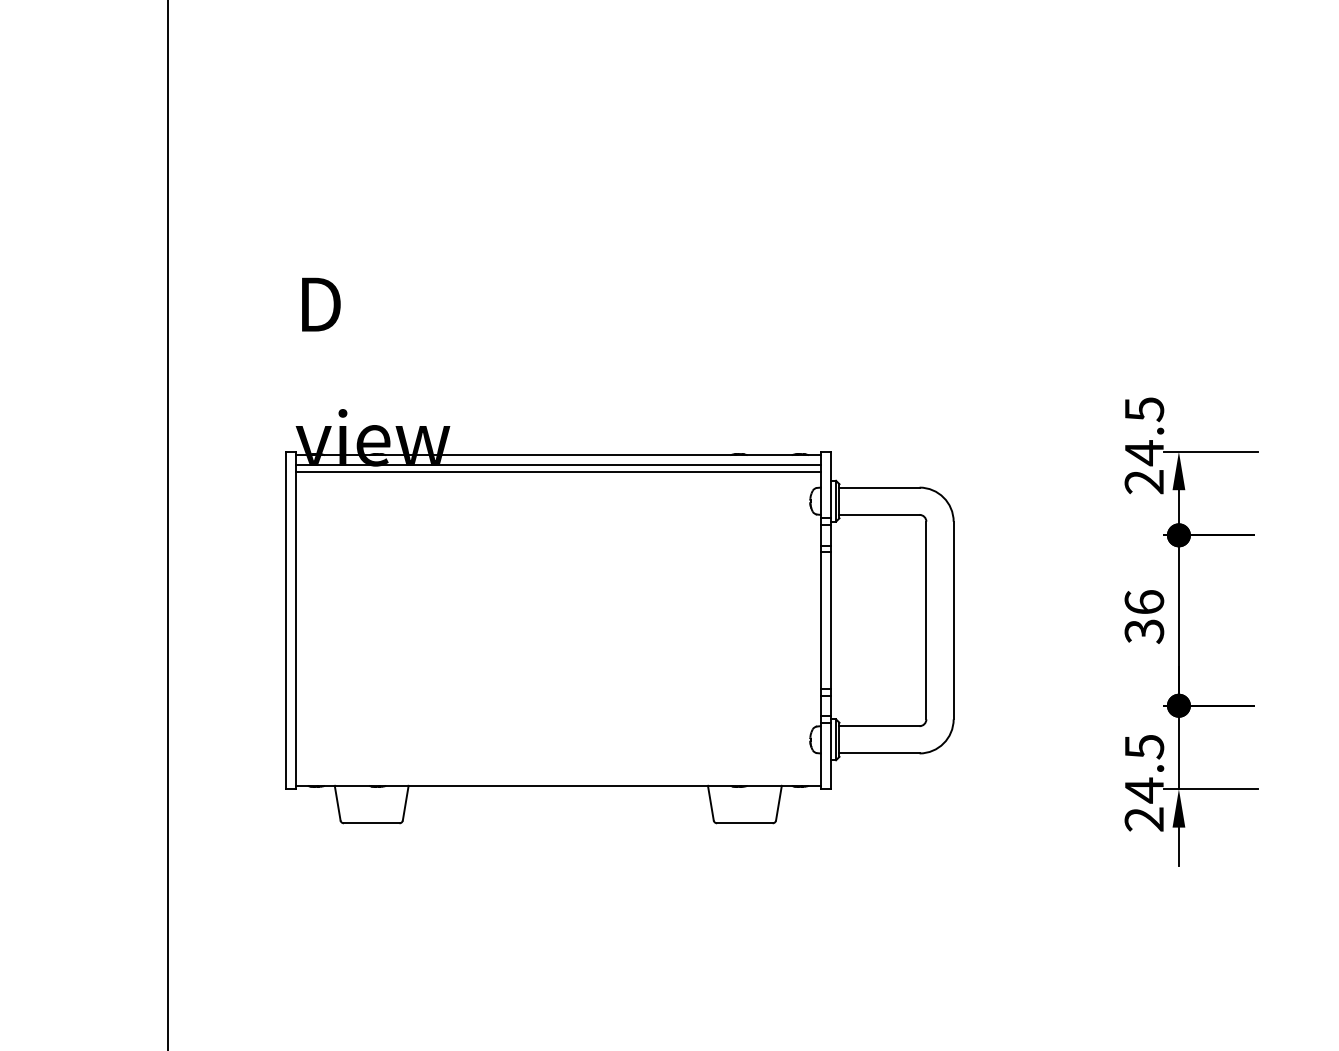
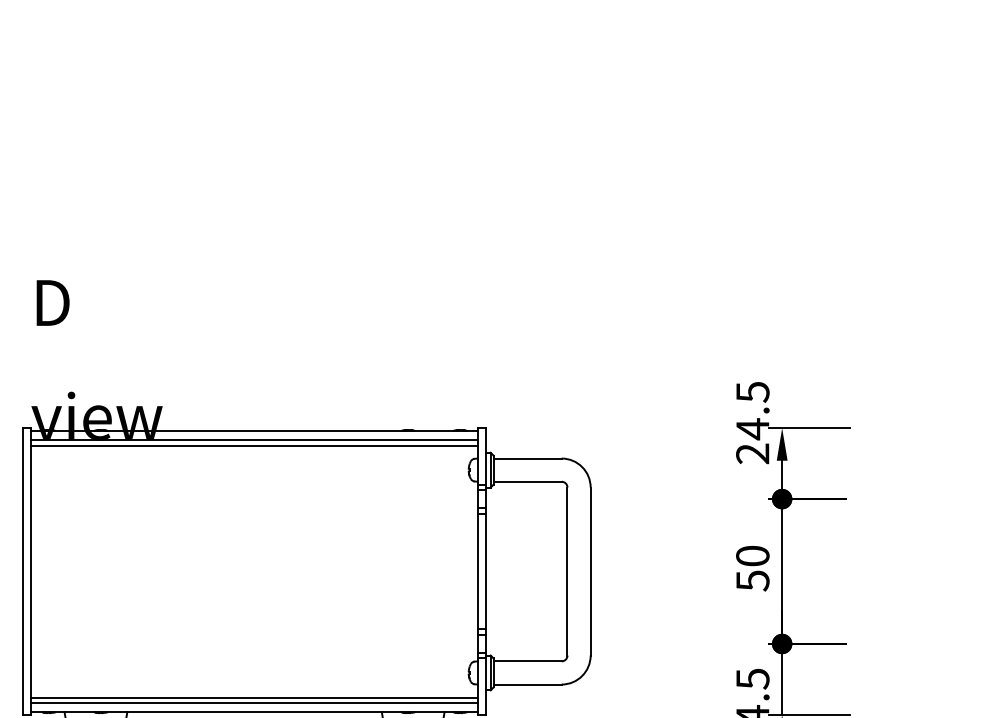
text: (1144, 617) -> (752, 568), 36 -> 50
line: (557, 768) -> (253, 697), added
line: (557, 775) -> (253, 703), added

